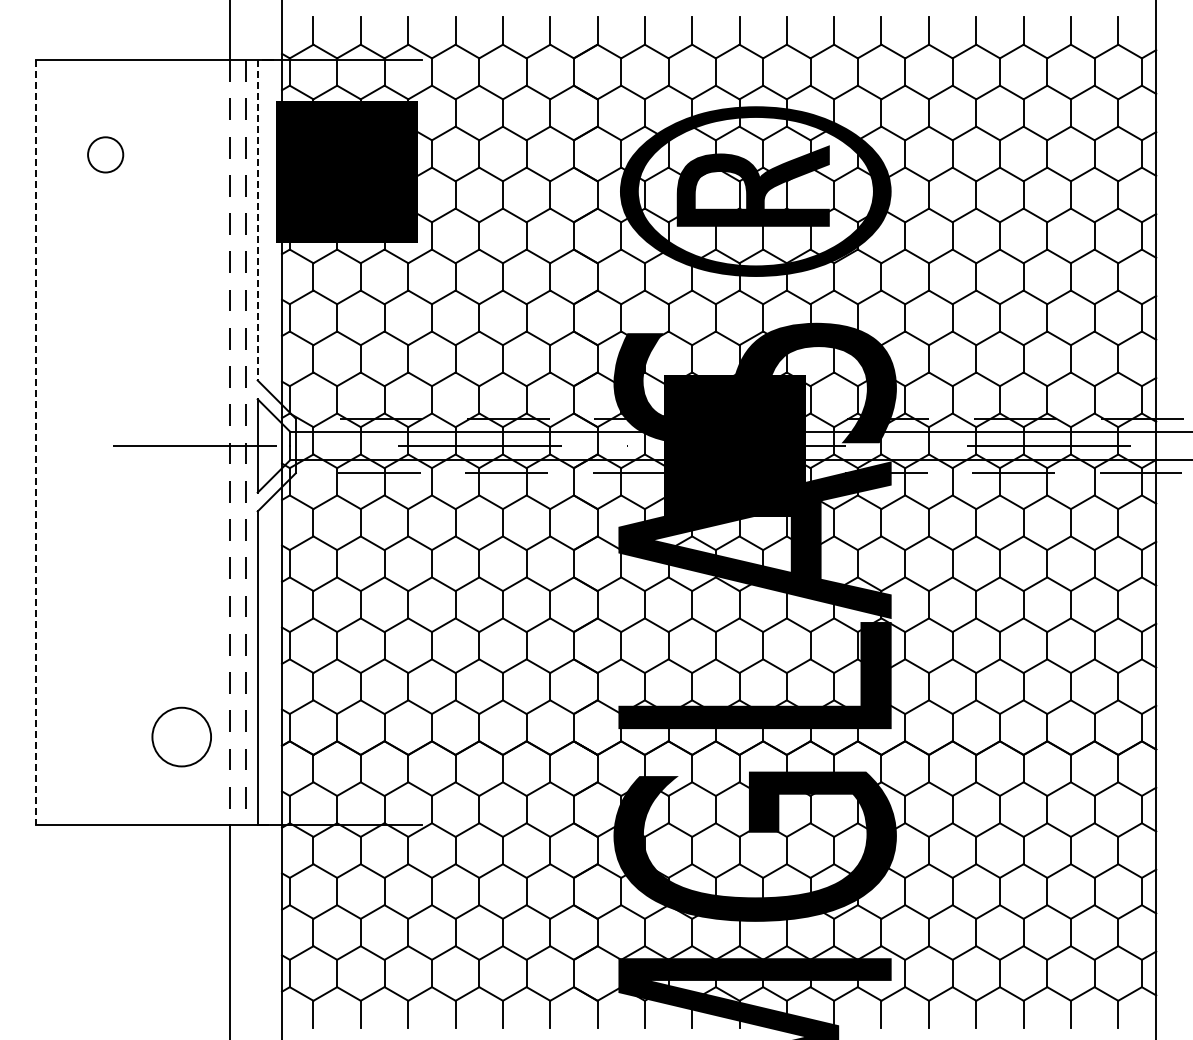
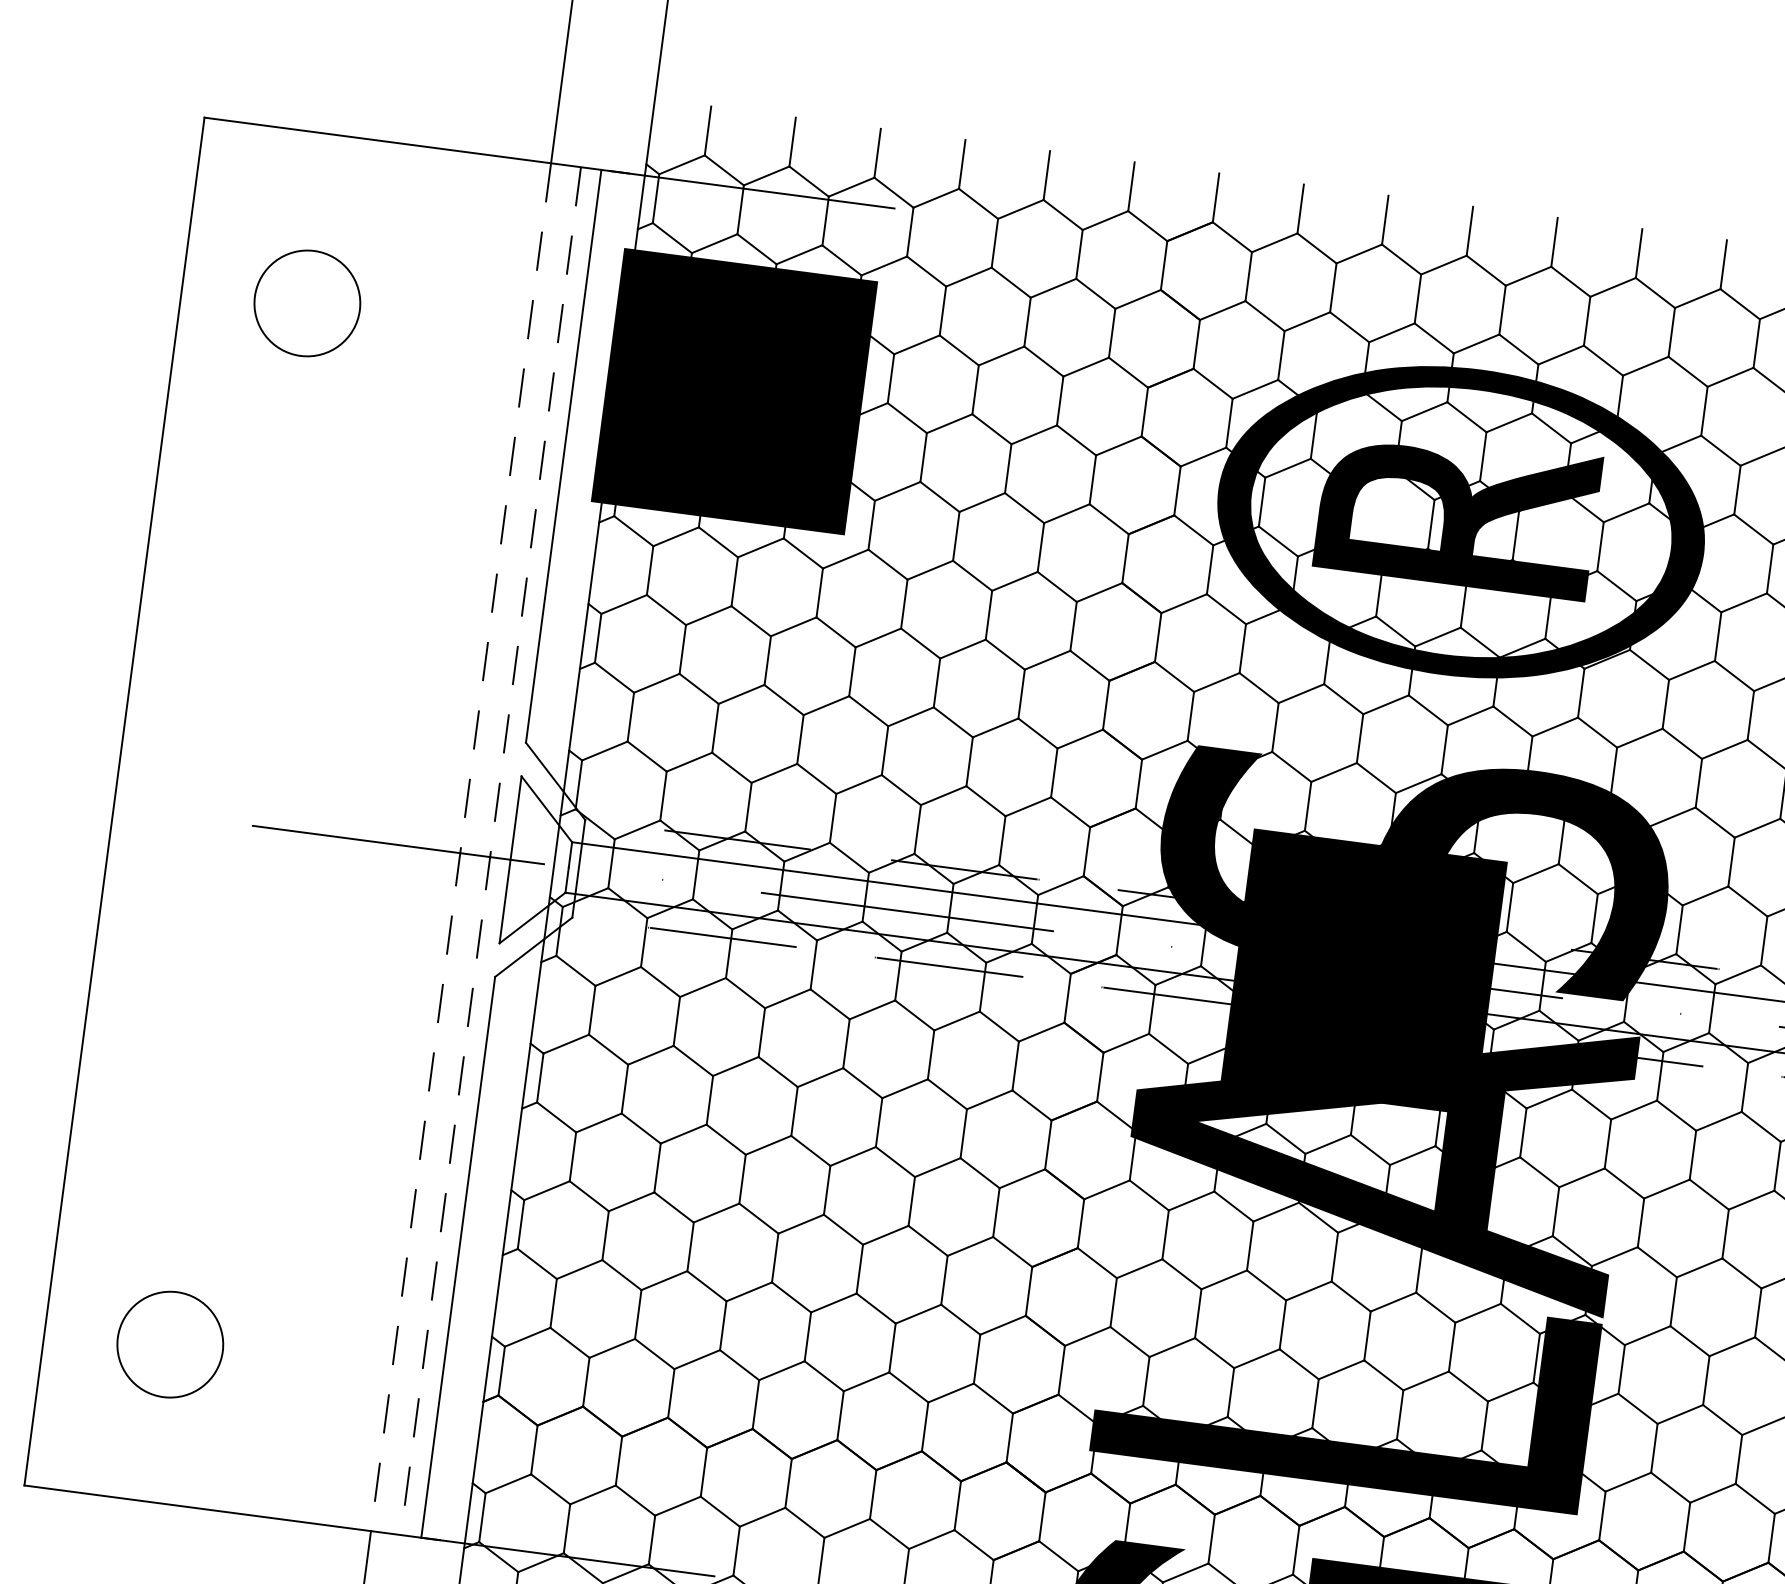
circle: (105, 154) -> (306, 302), size x1.67
line: (257, 220) -> (563, 456), dashed -> solid
line: (35, 443) -> (113, 803), dashed -> solid
circle: (181, 736) -> (169, 1343), moved

